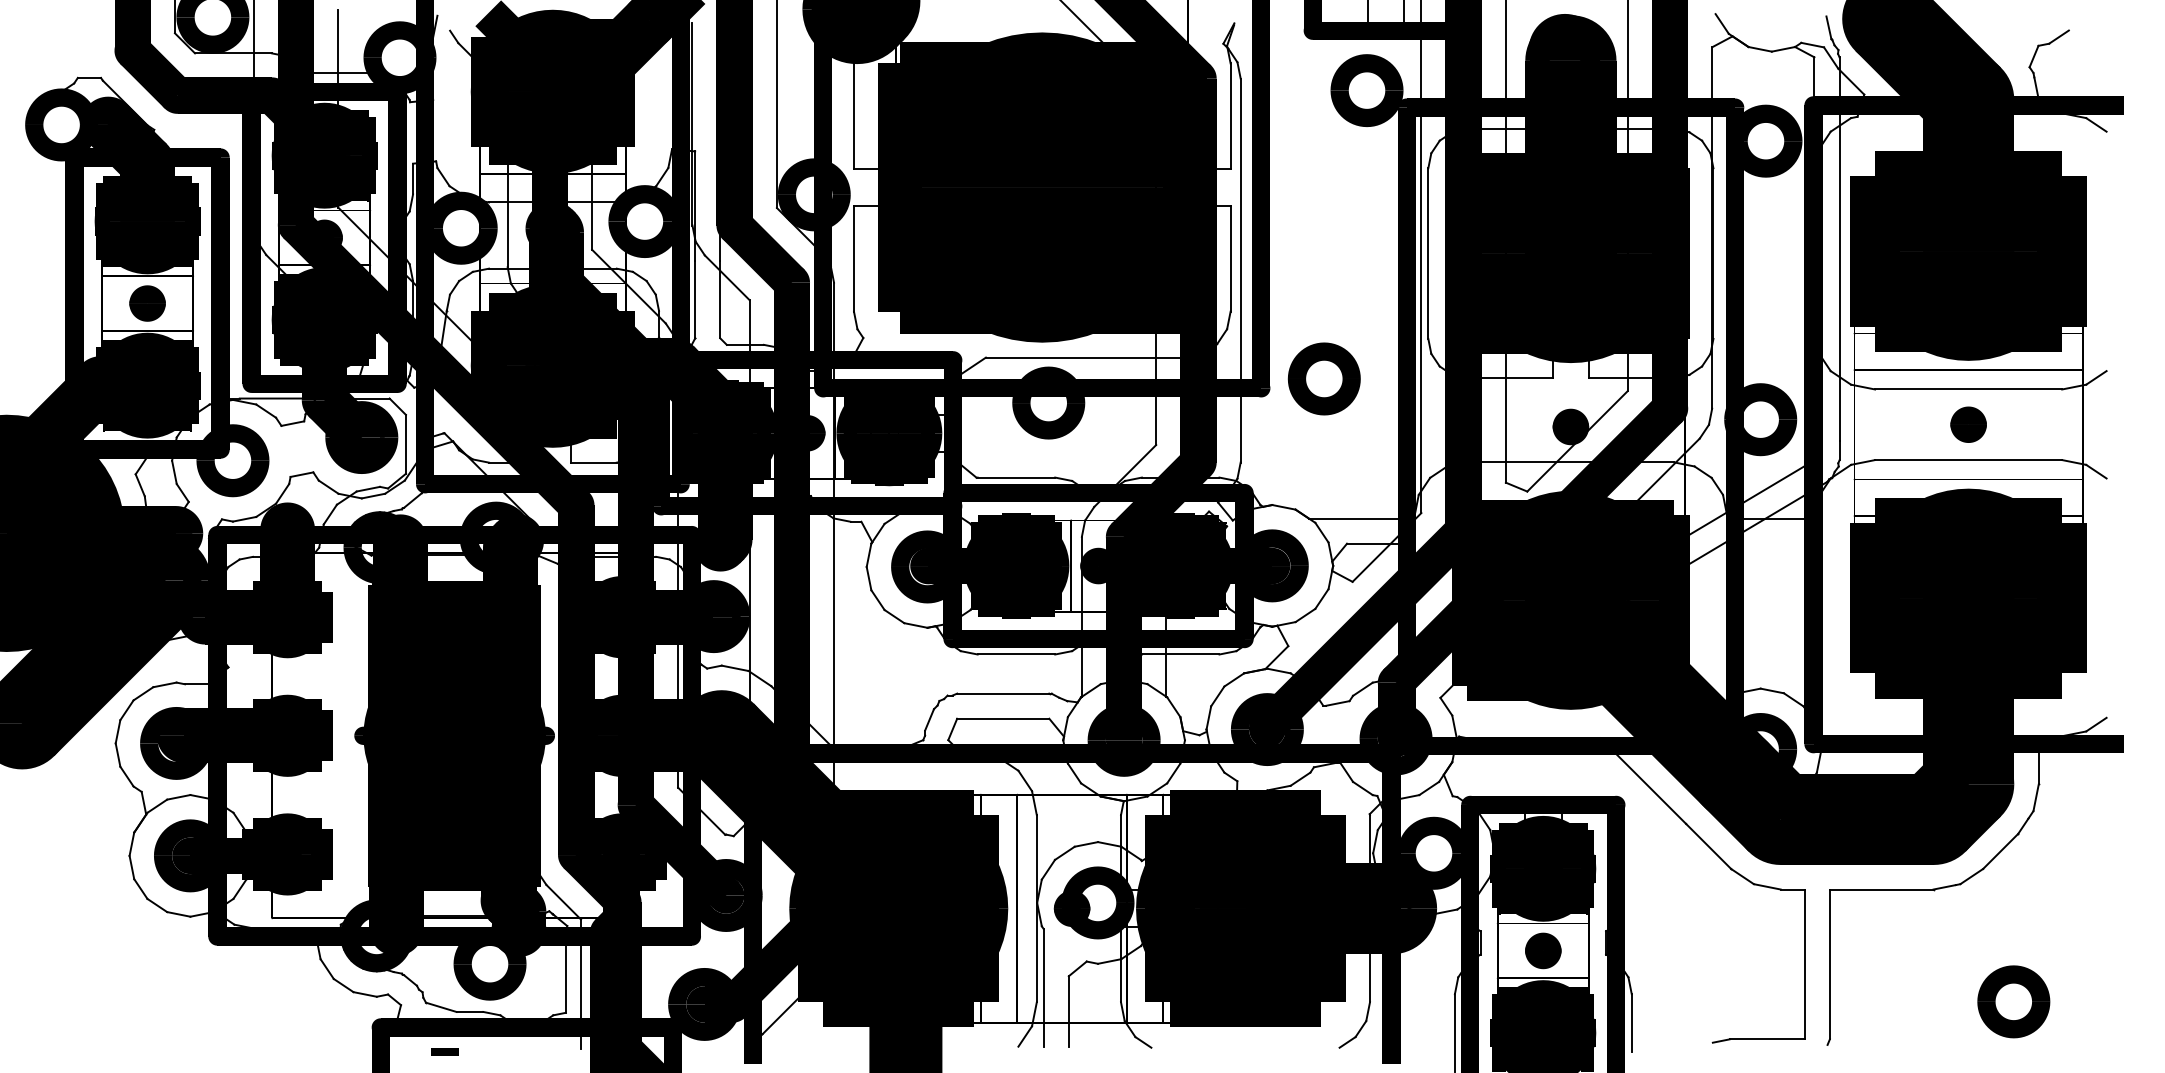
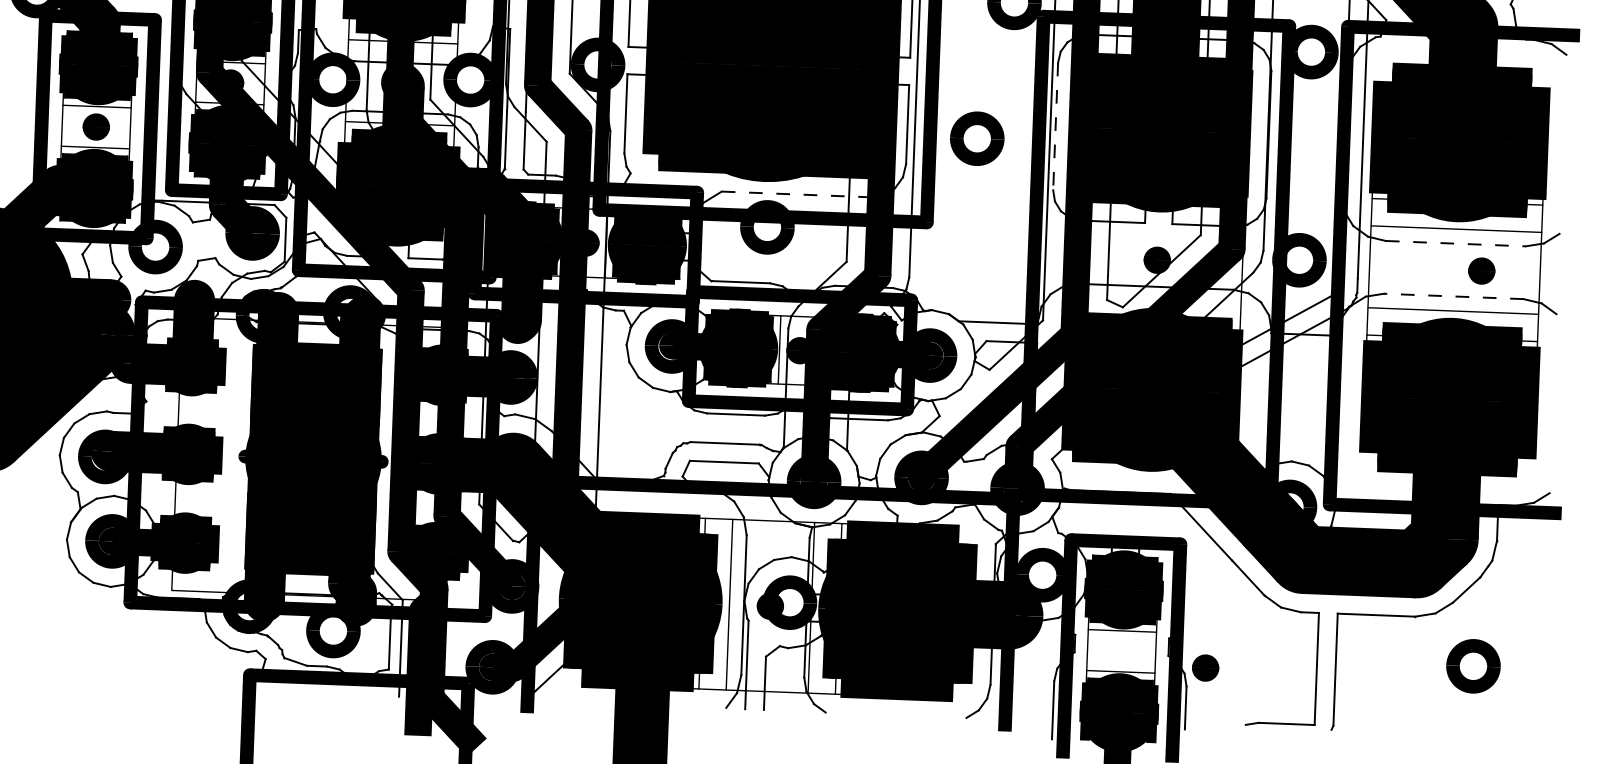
line: (1428, 254) -> (1055, 127), solid -> dashed
line: (1085, 357) -> (796, 194), solid -> dashed
part: (1323, 378) -> (976, 138), moved
line: (1968, 389) -> (1455, 243), solid -> dashed
part: (1968, 424) -> (1481, 270), moved
line: (1968, 460) -> (1453, 296), solid -> dashed
part: (1543, 950) -> (1205, 667), moved
part: (2013, 1001) -> (1473, 666), moved
line: (444, 1051) -> (296, 695), removed

